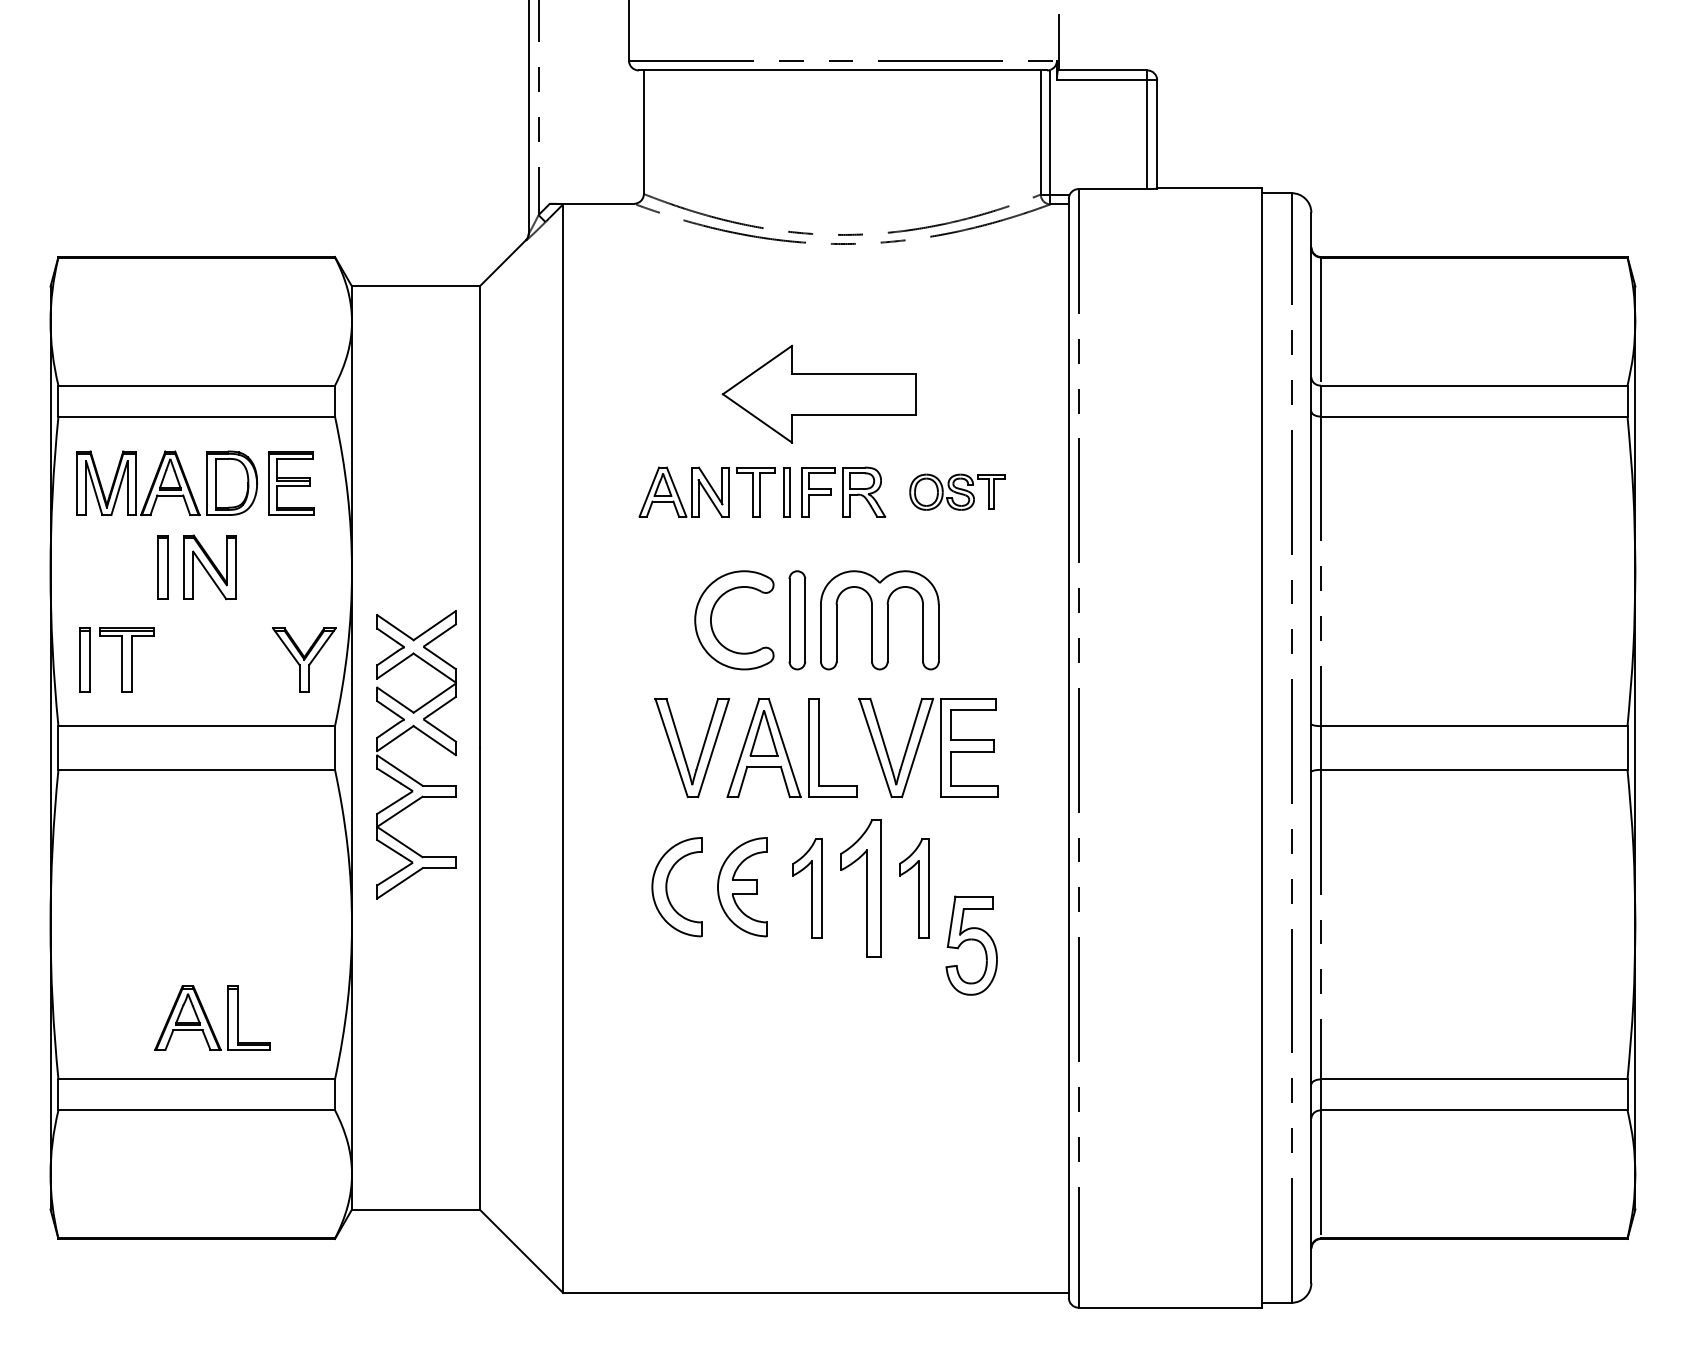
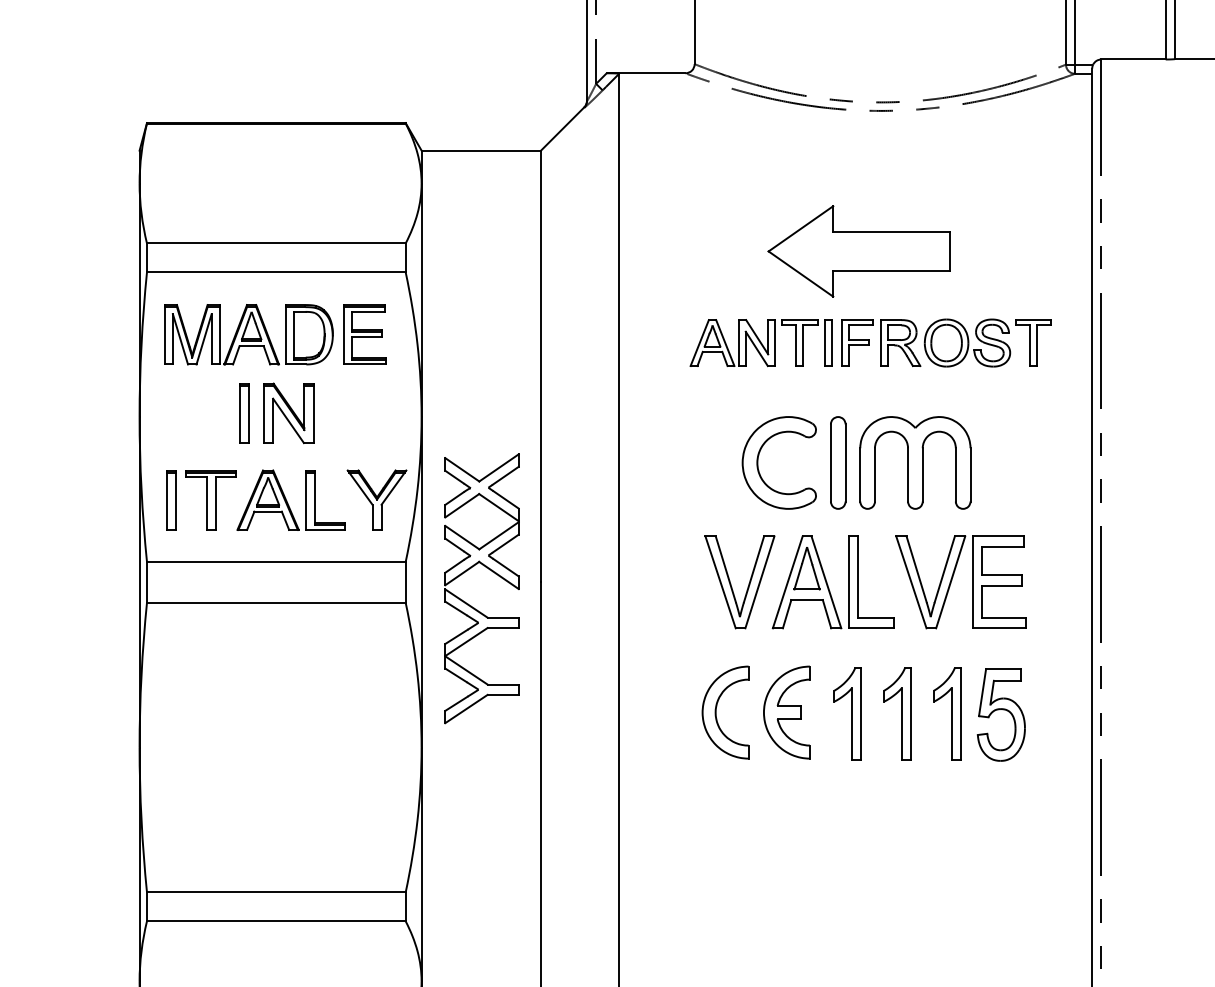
part: (957, 492) -> (988, 343), size x1.43
part: (860, 888) -> (897, 713), size x0.71
part: (971, 945) -> (1001, 714), moved
part: (212, 1017) -> (291, 499), moved

